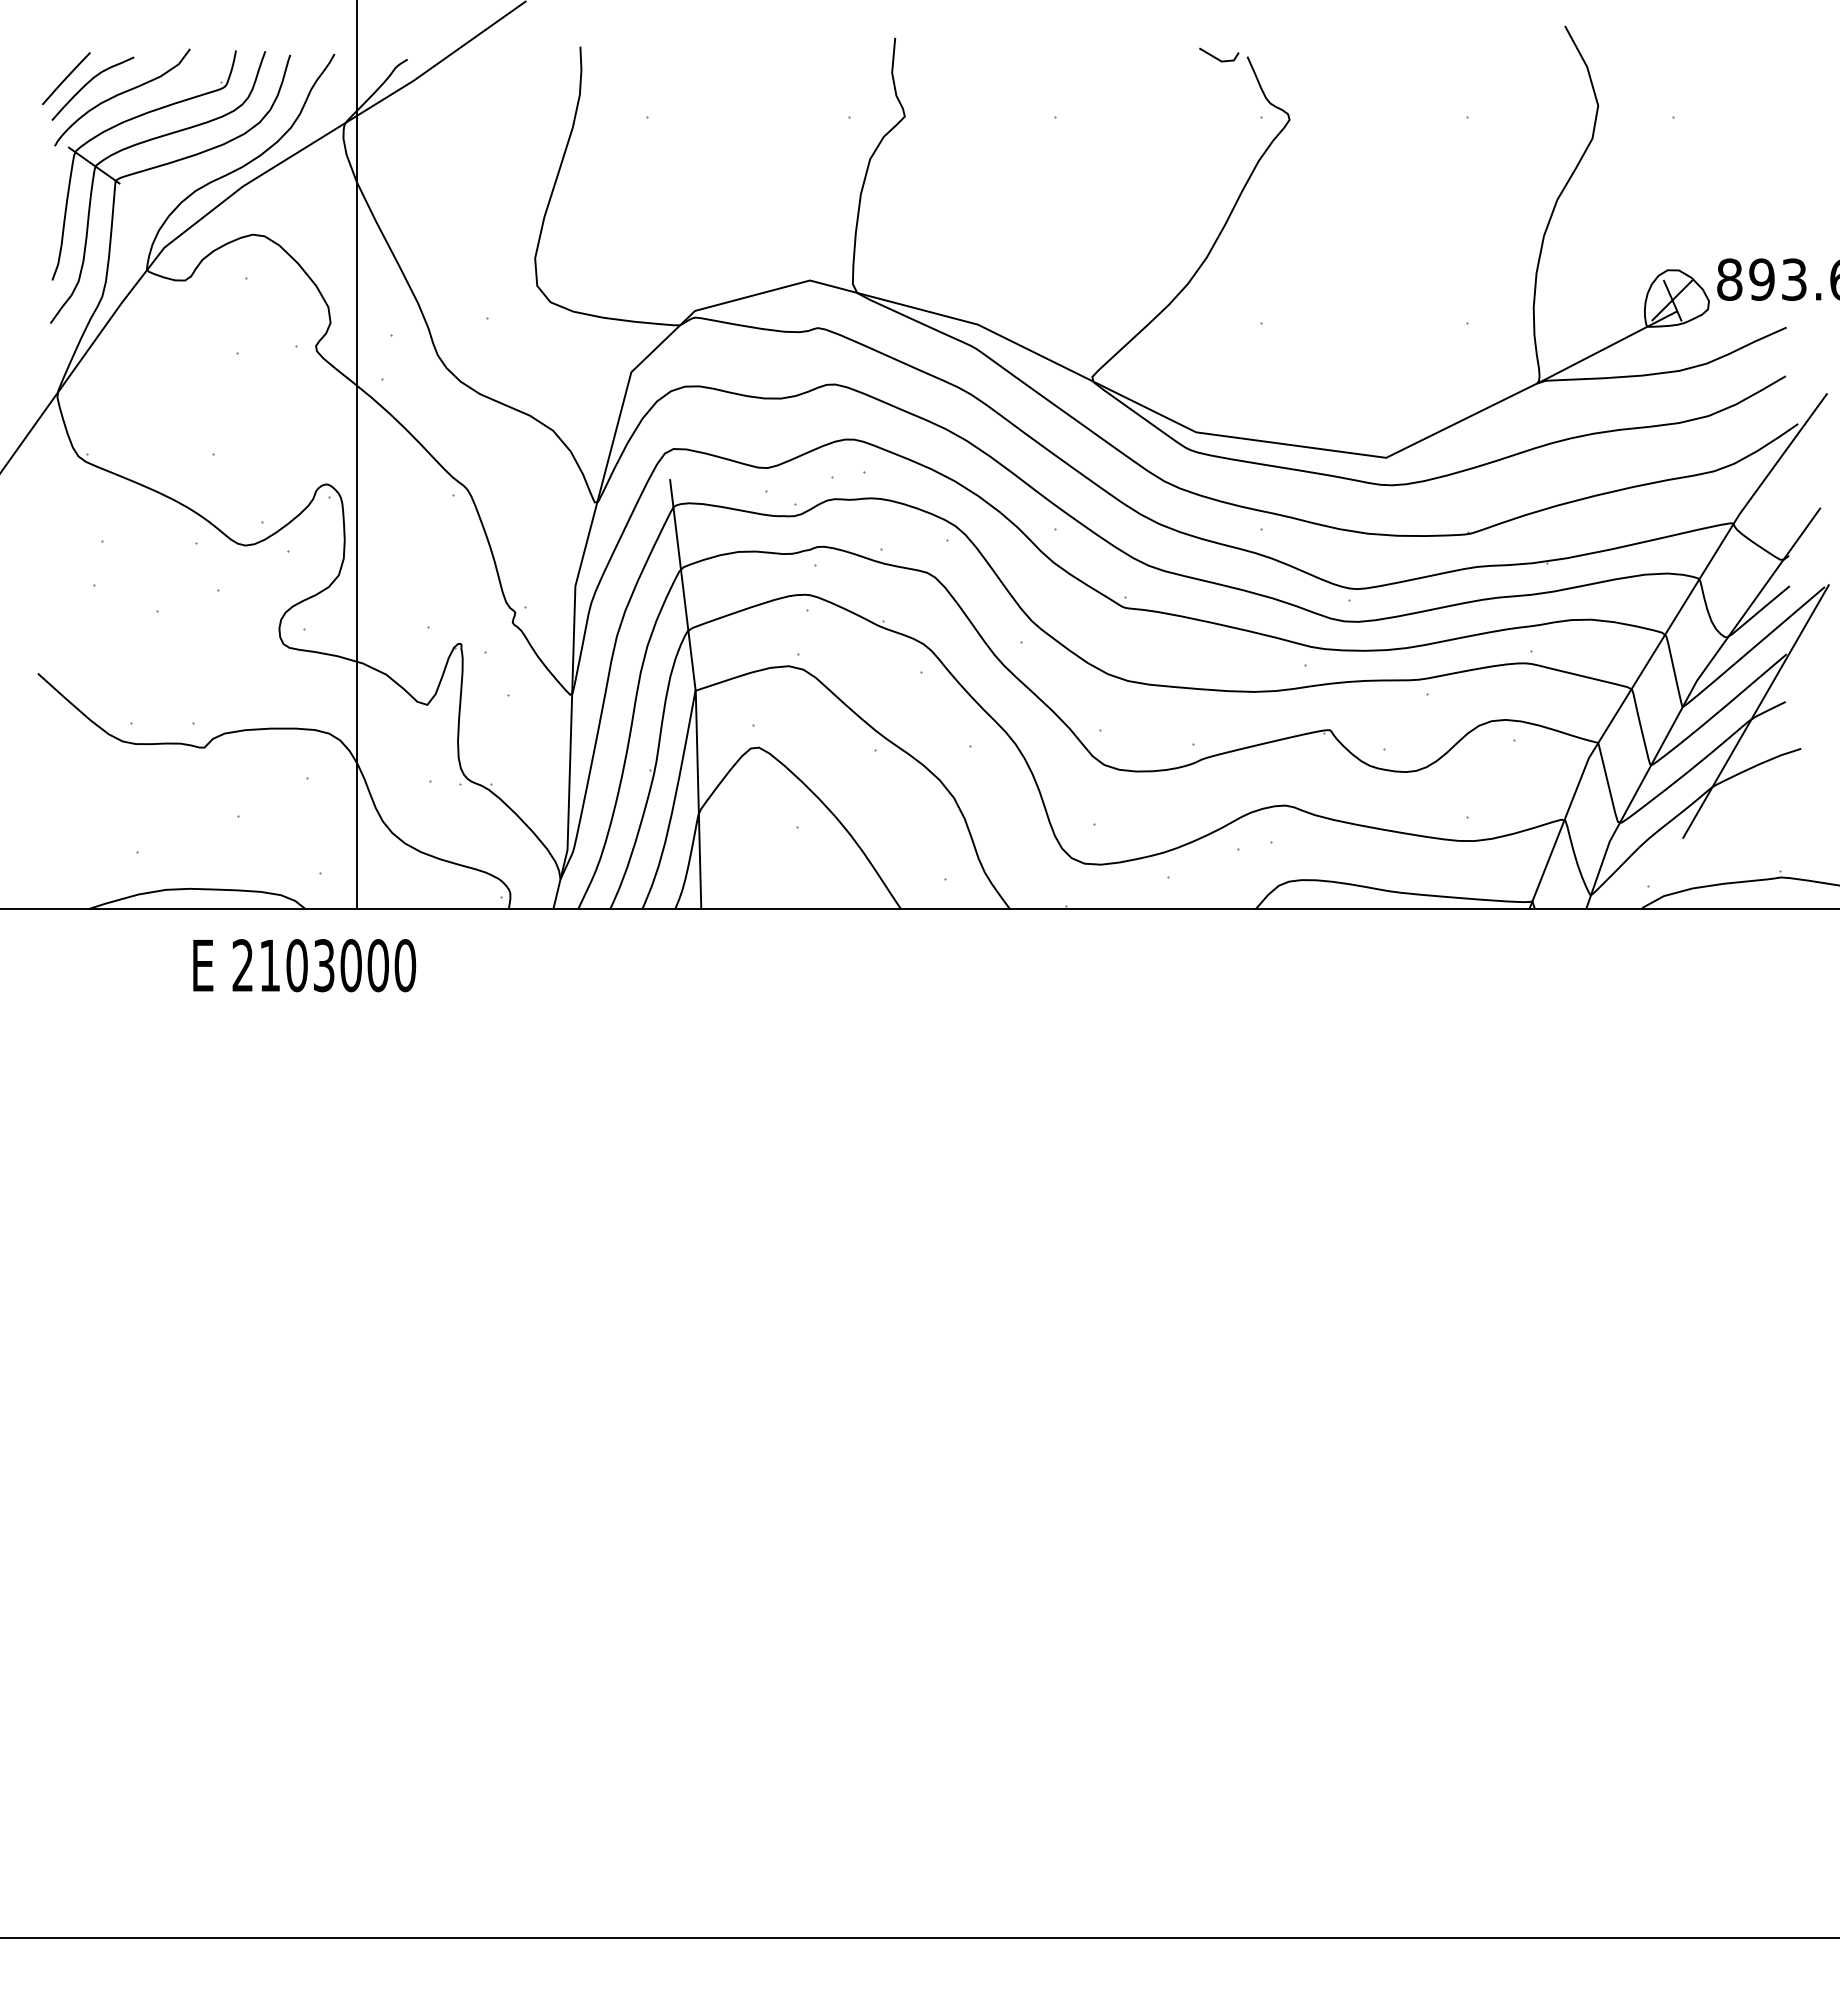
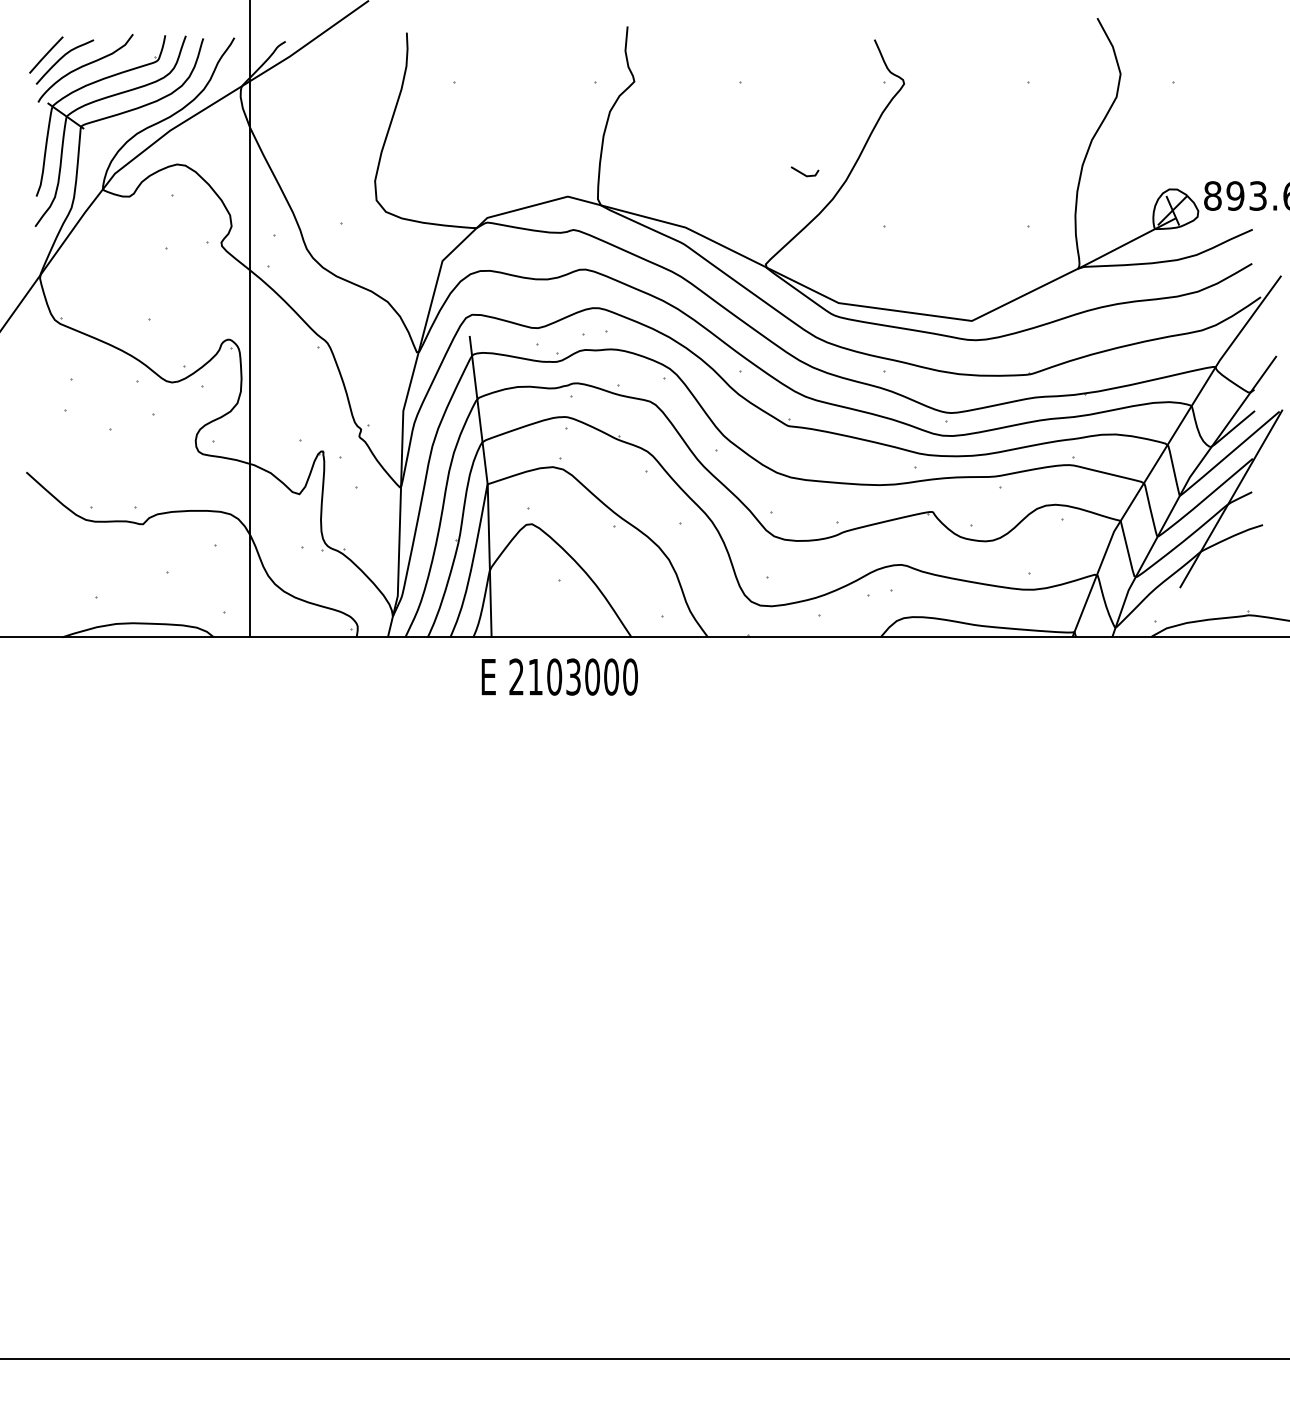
line: (1218, 58) -> (804, 174), moved
text: (304, 965) -> (559, 677), moved

